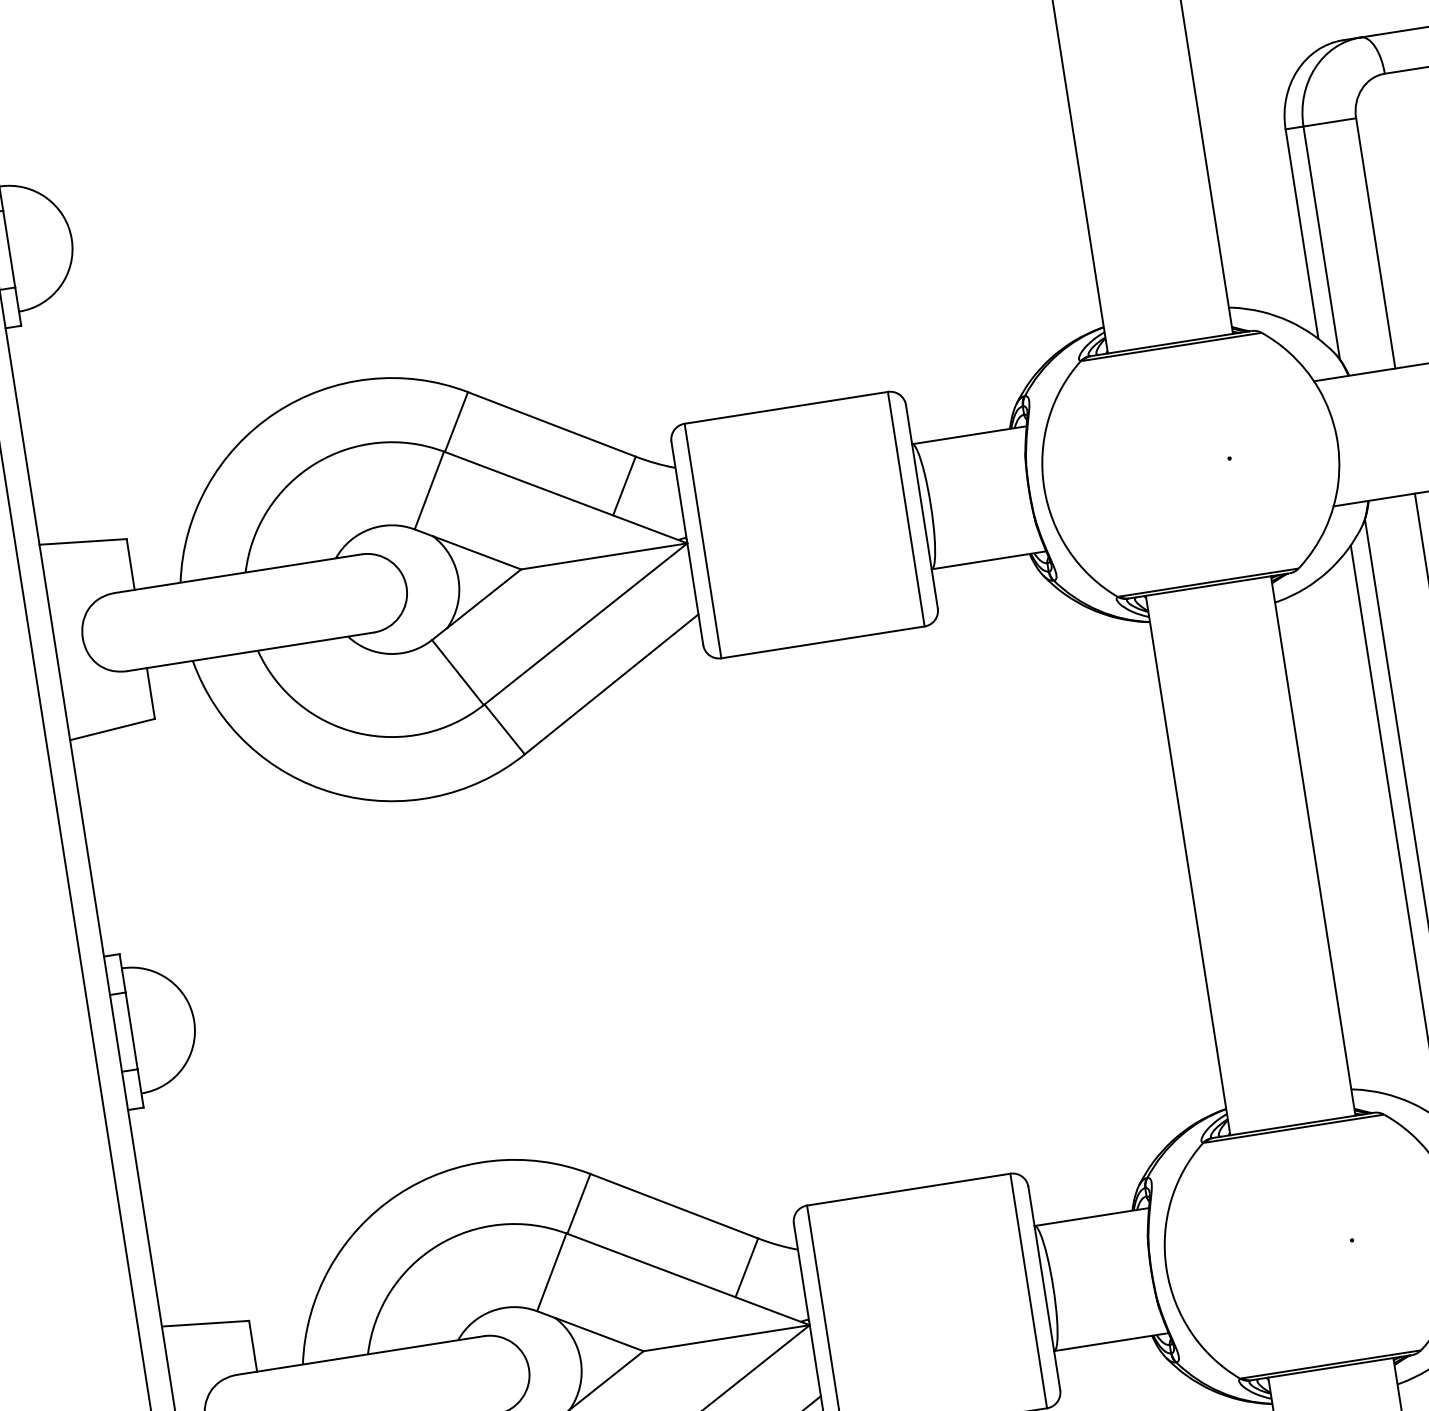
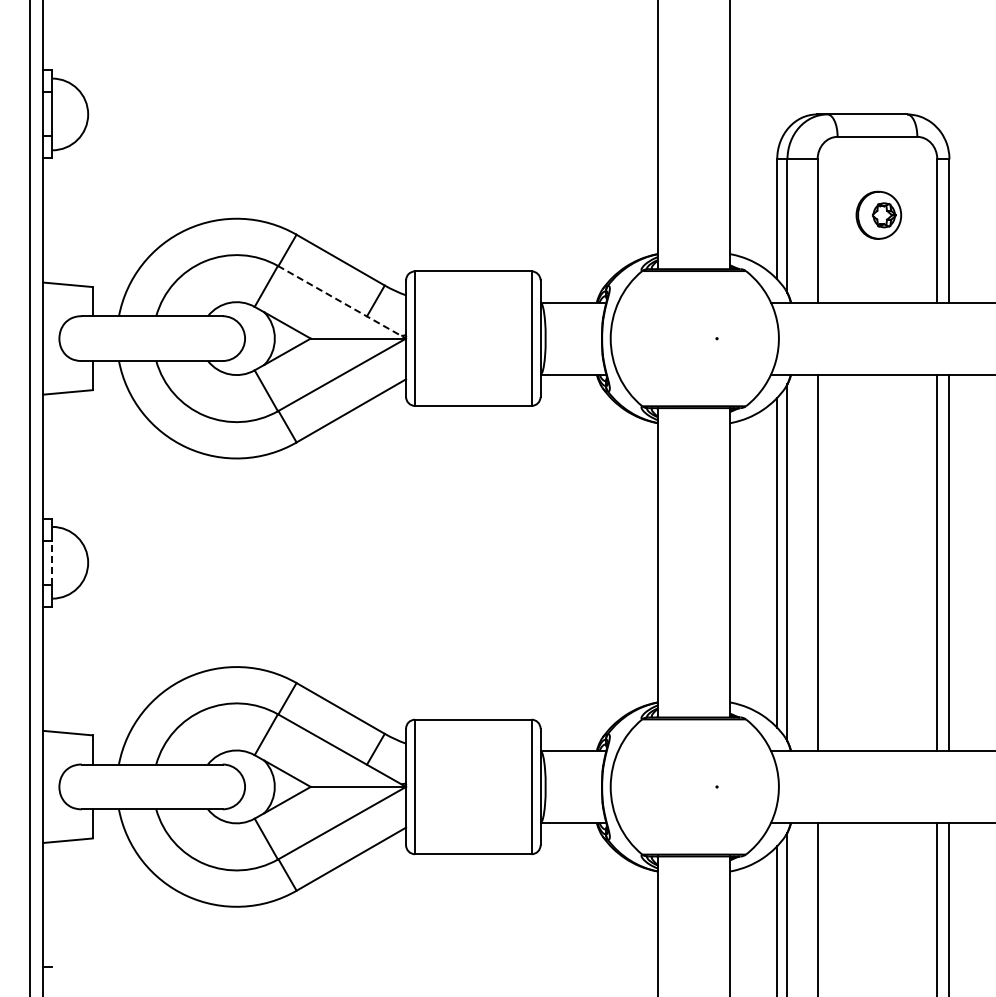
line: (566, 497) -> (342, 302), solid -> dashed
line: (131, 1030) -> (52, 562), solid -> dashed

